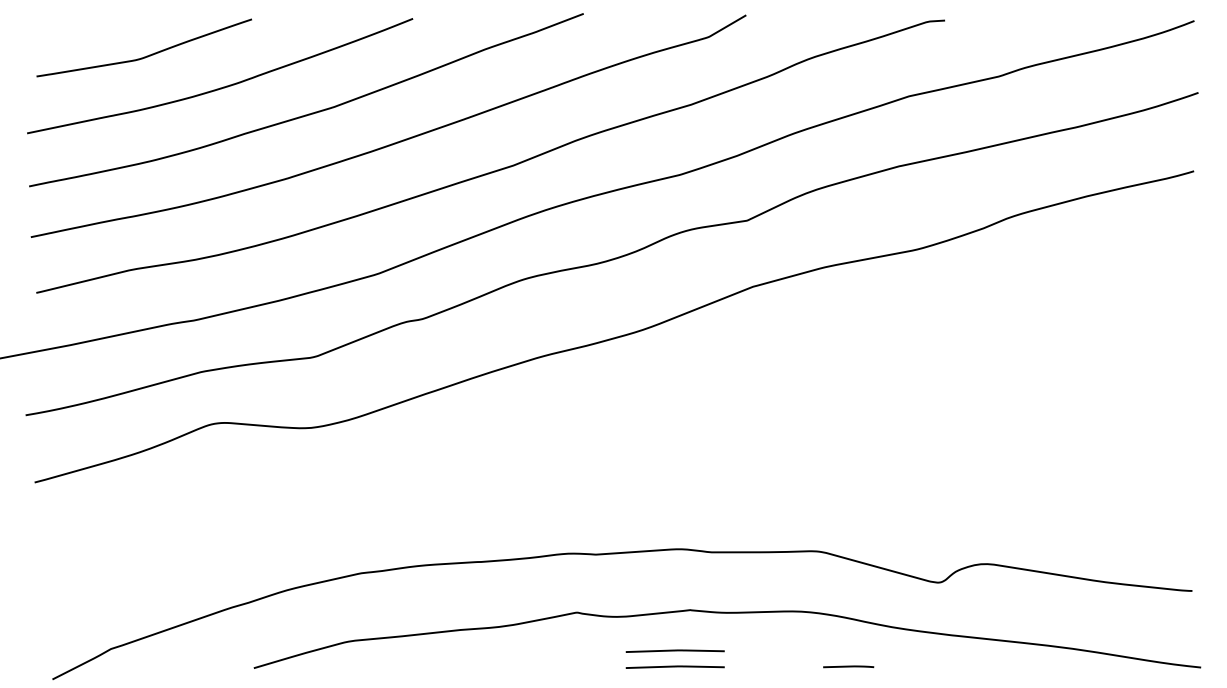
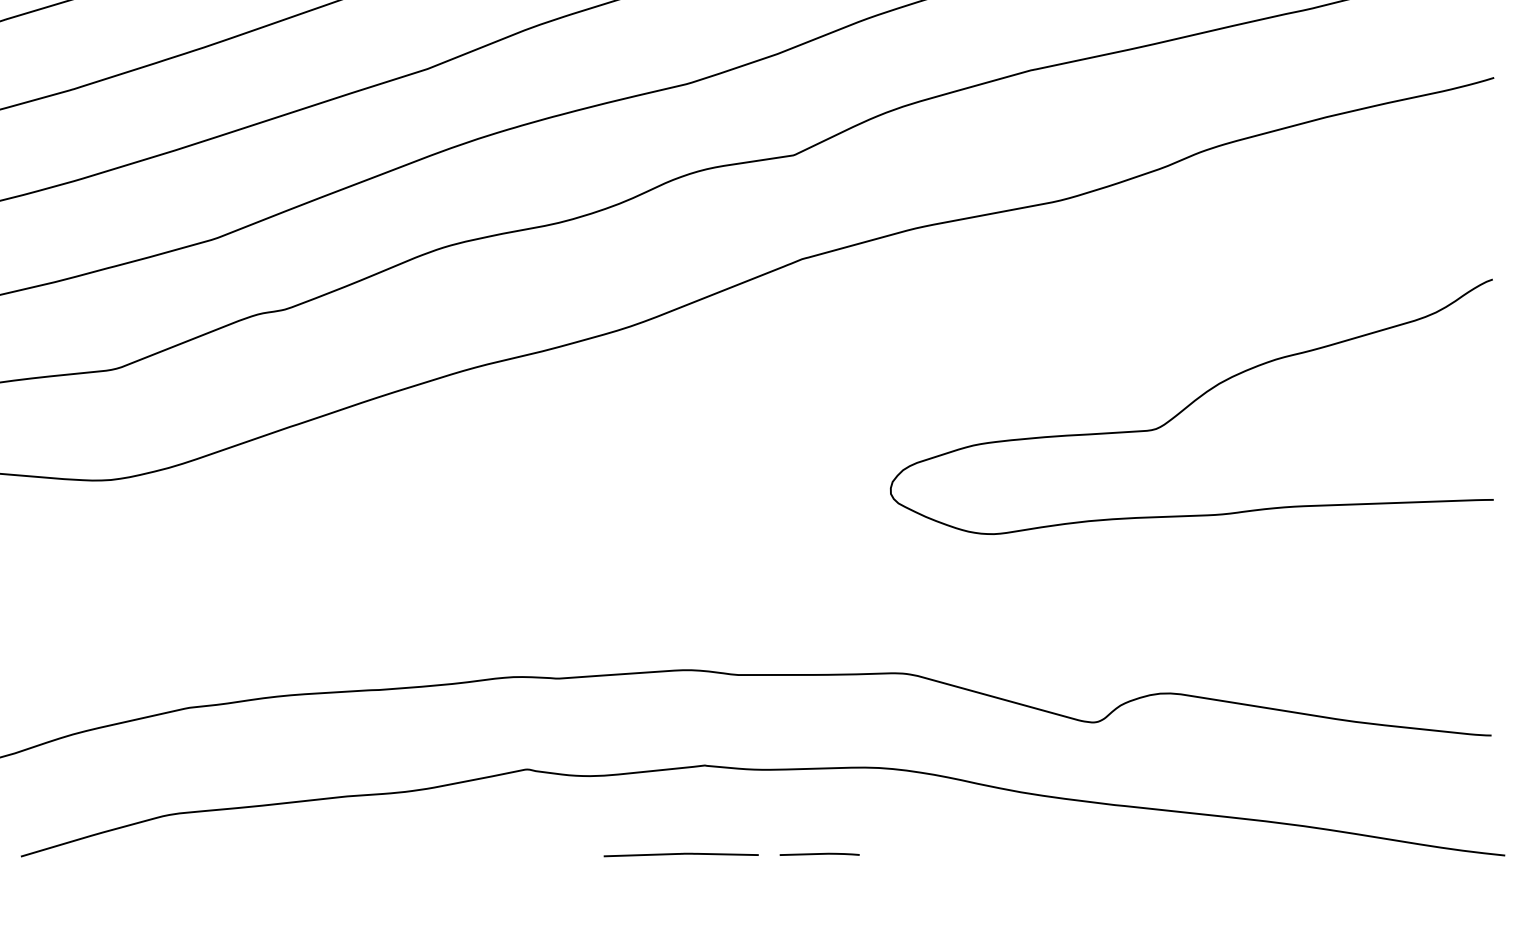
curve: (1000, 380) -> (1190, 405), added
curve: (674, 650) -> (680, 828), removed
line: (848, 666) -> (819, 853), moved

